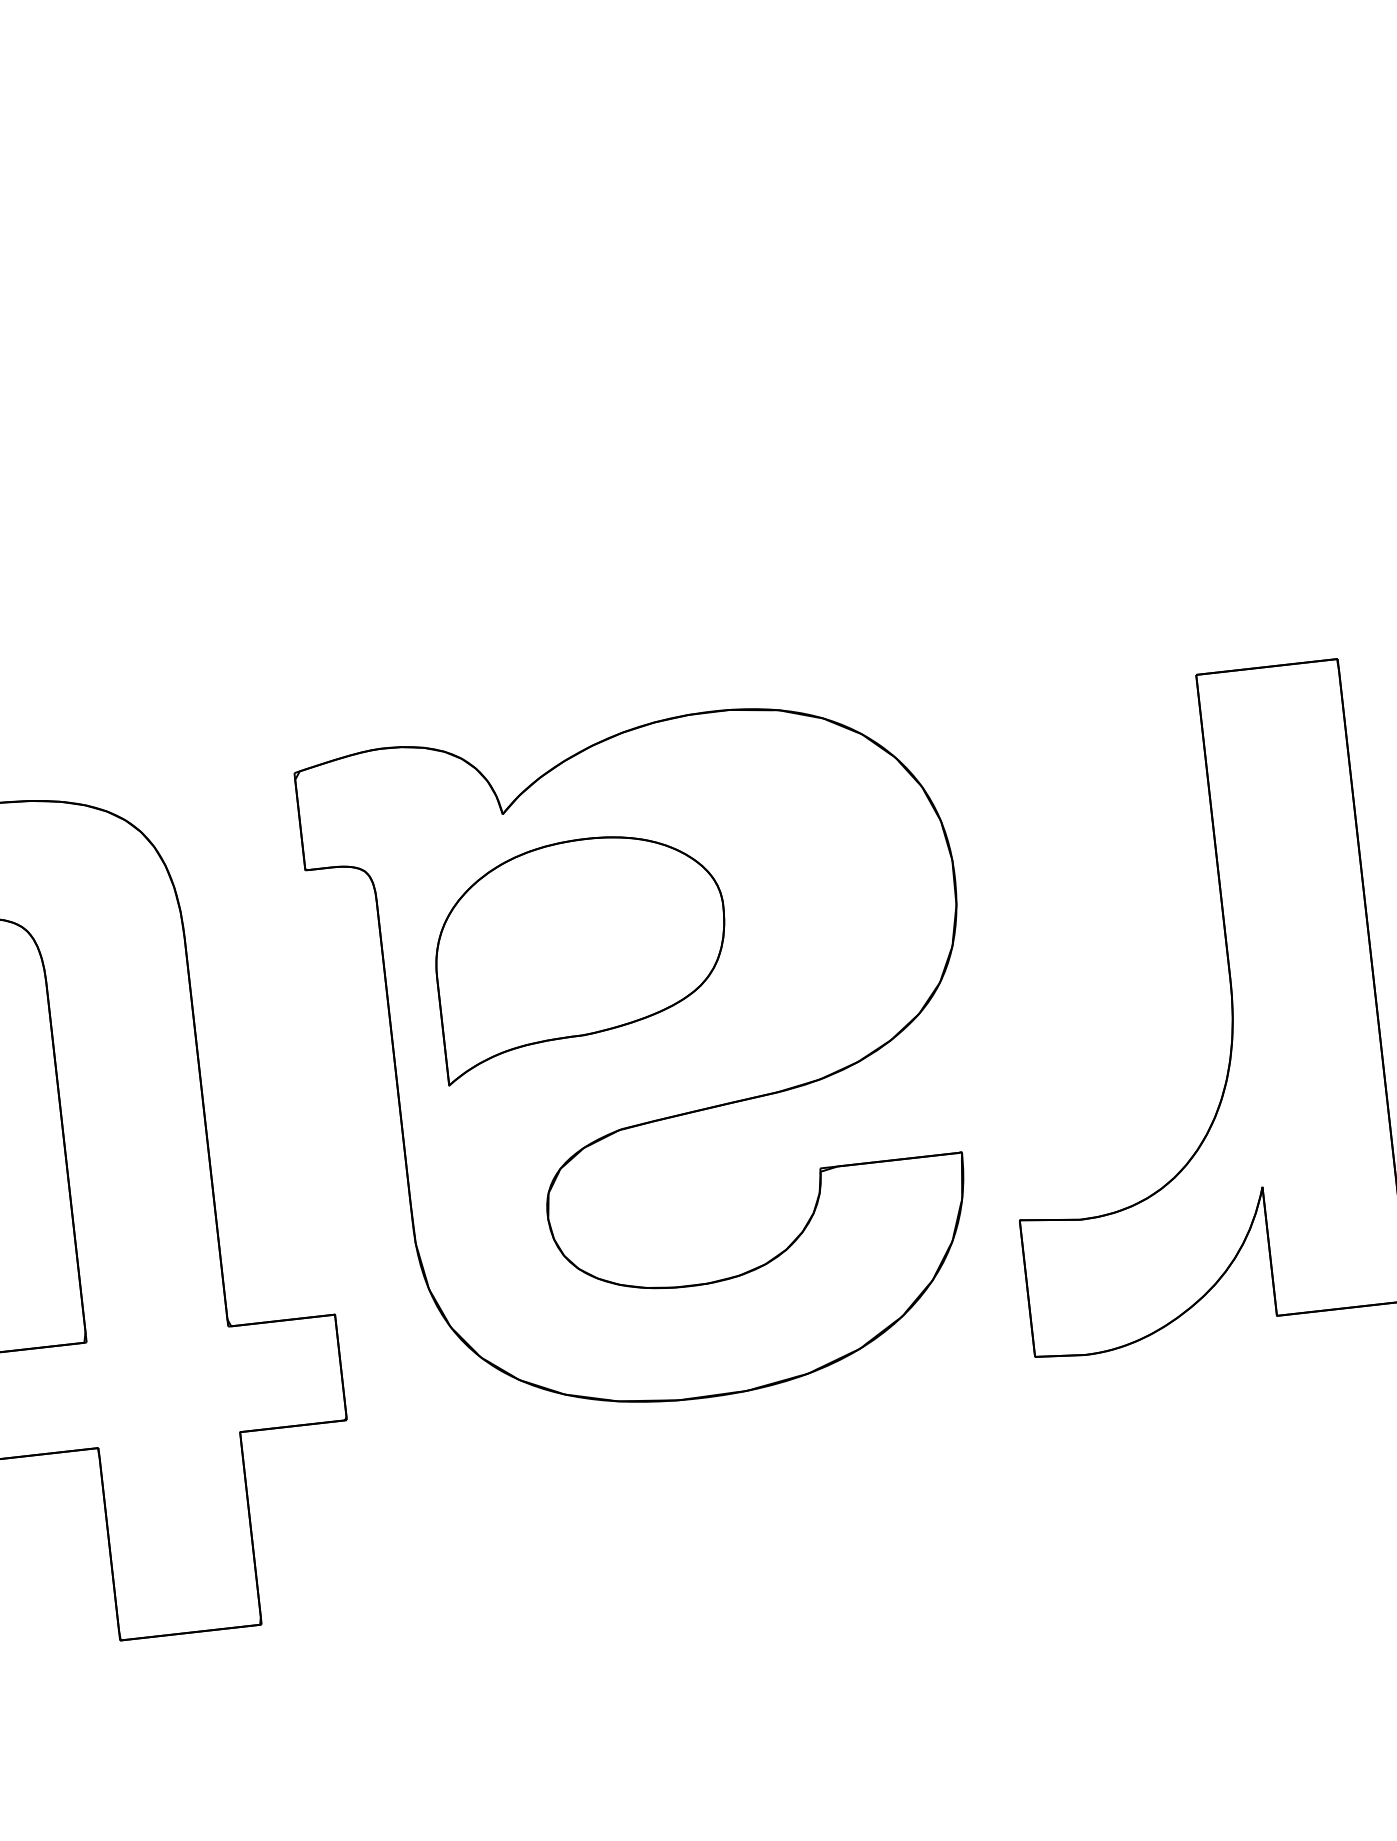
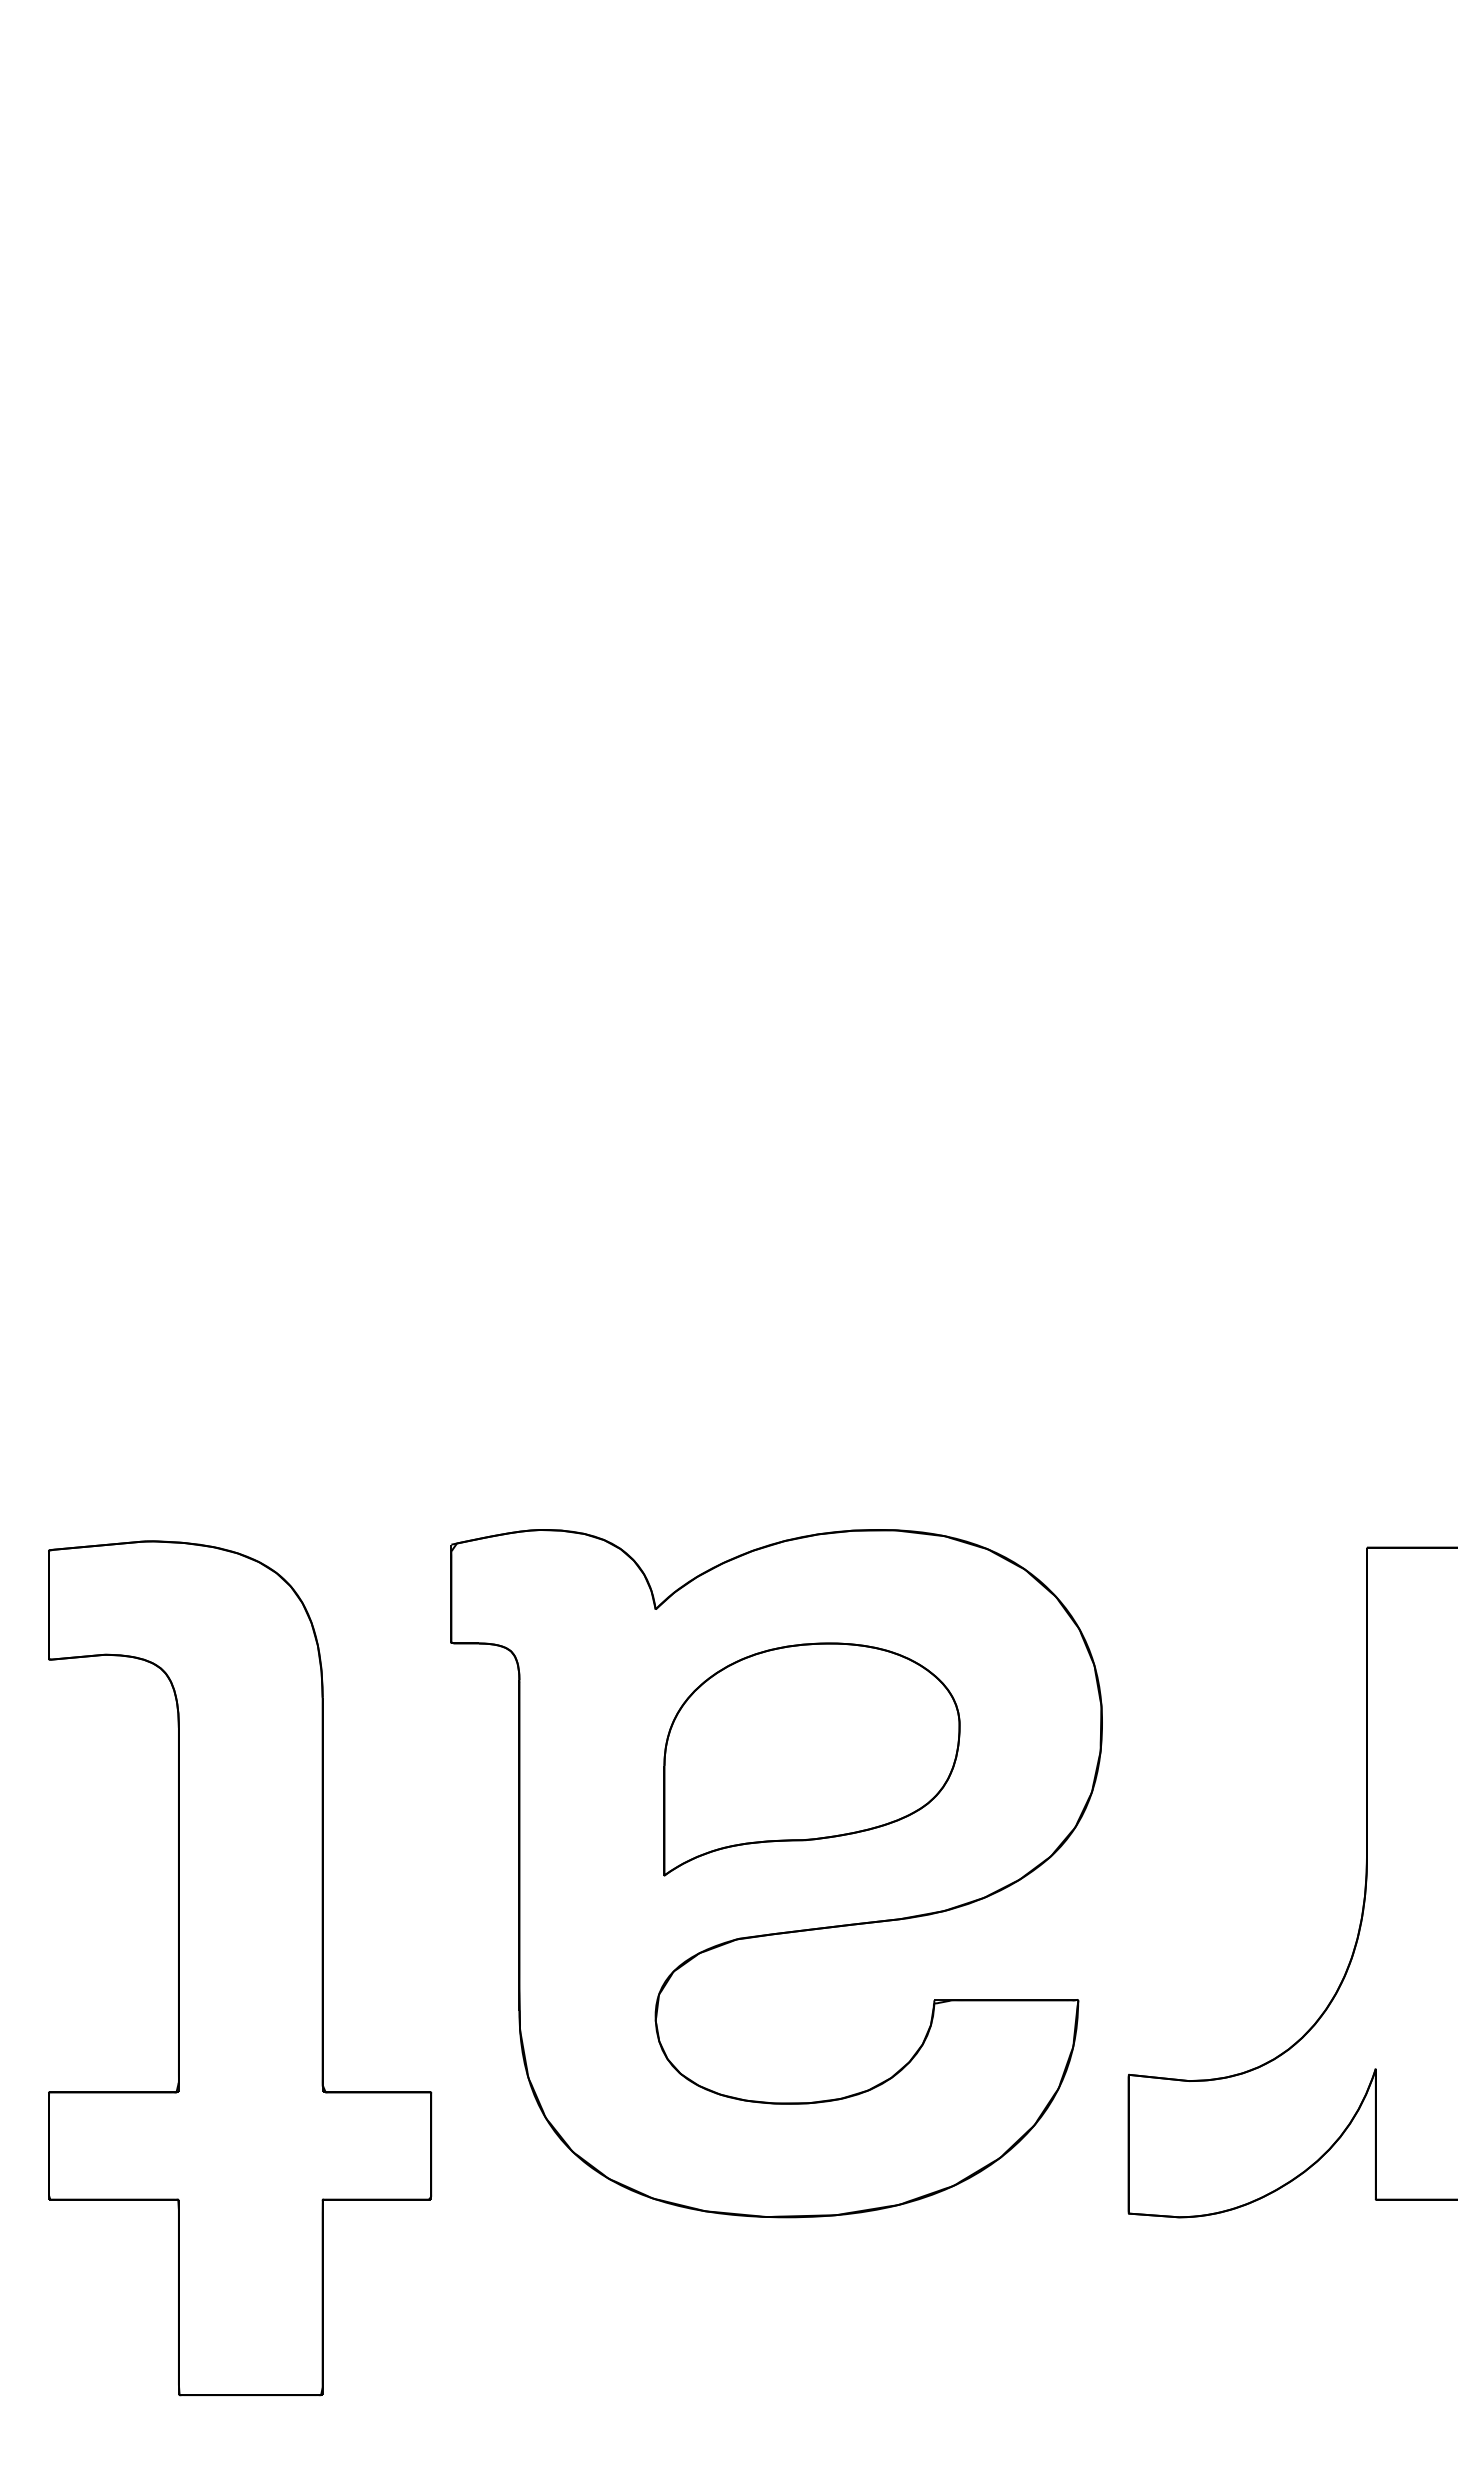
part: (581, 955) -> (811, 1759), moved

